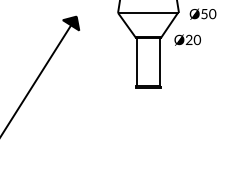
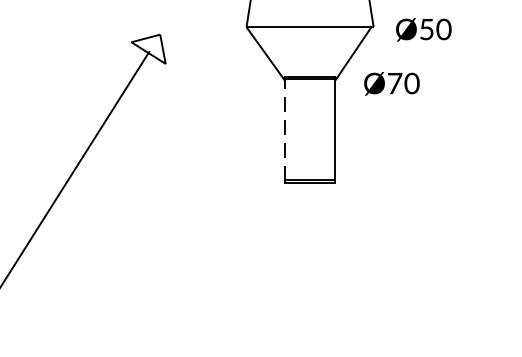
fill: (70, 23) -> (147, 49), removed
text: (188, 39) -> (393, 82), Ø20 -> Ø70
line: (136, 62) -> (284, 130), solid -> dashed

